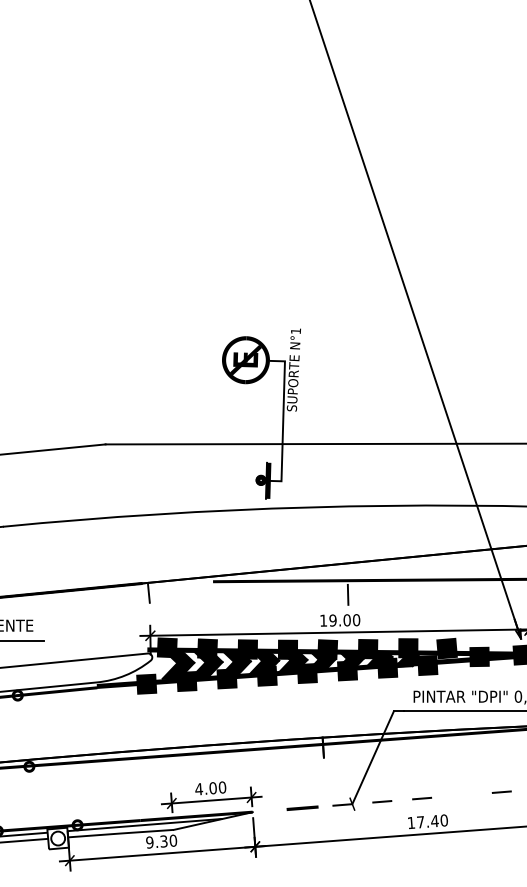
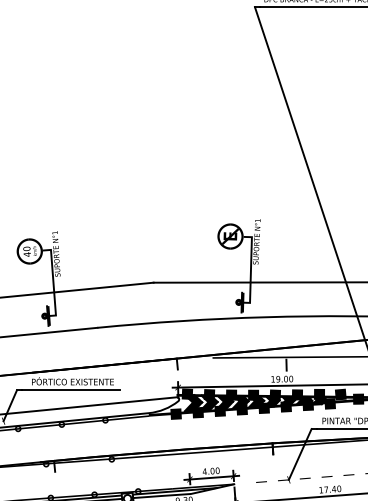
line: (461, 794) -> (348, 474), added
part: (302, 807) -> (261, 481), size x0.62

